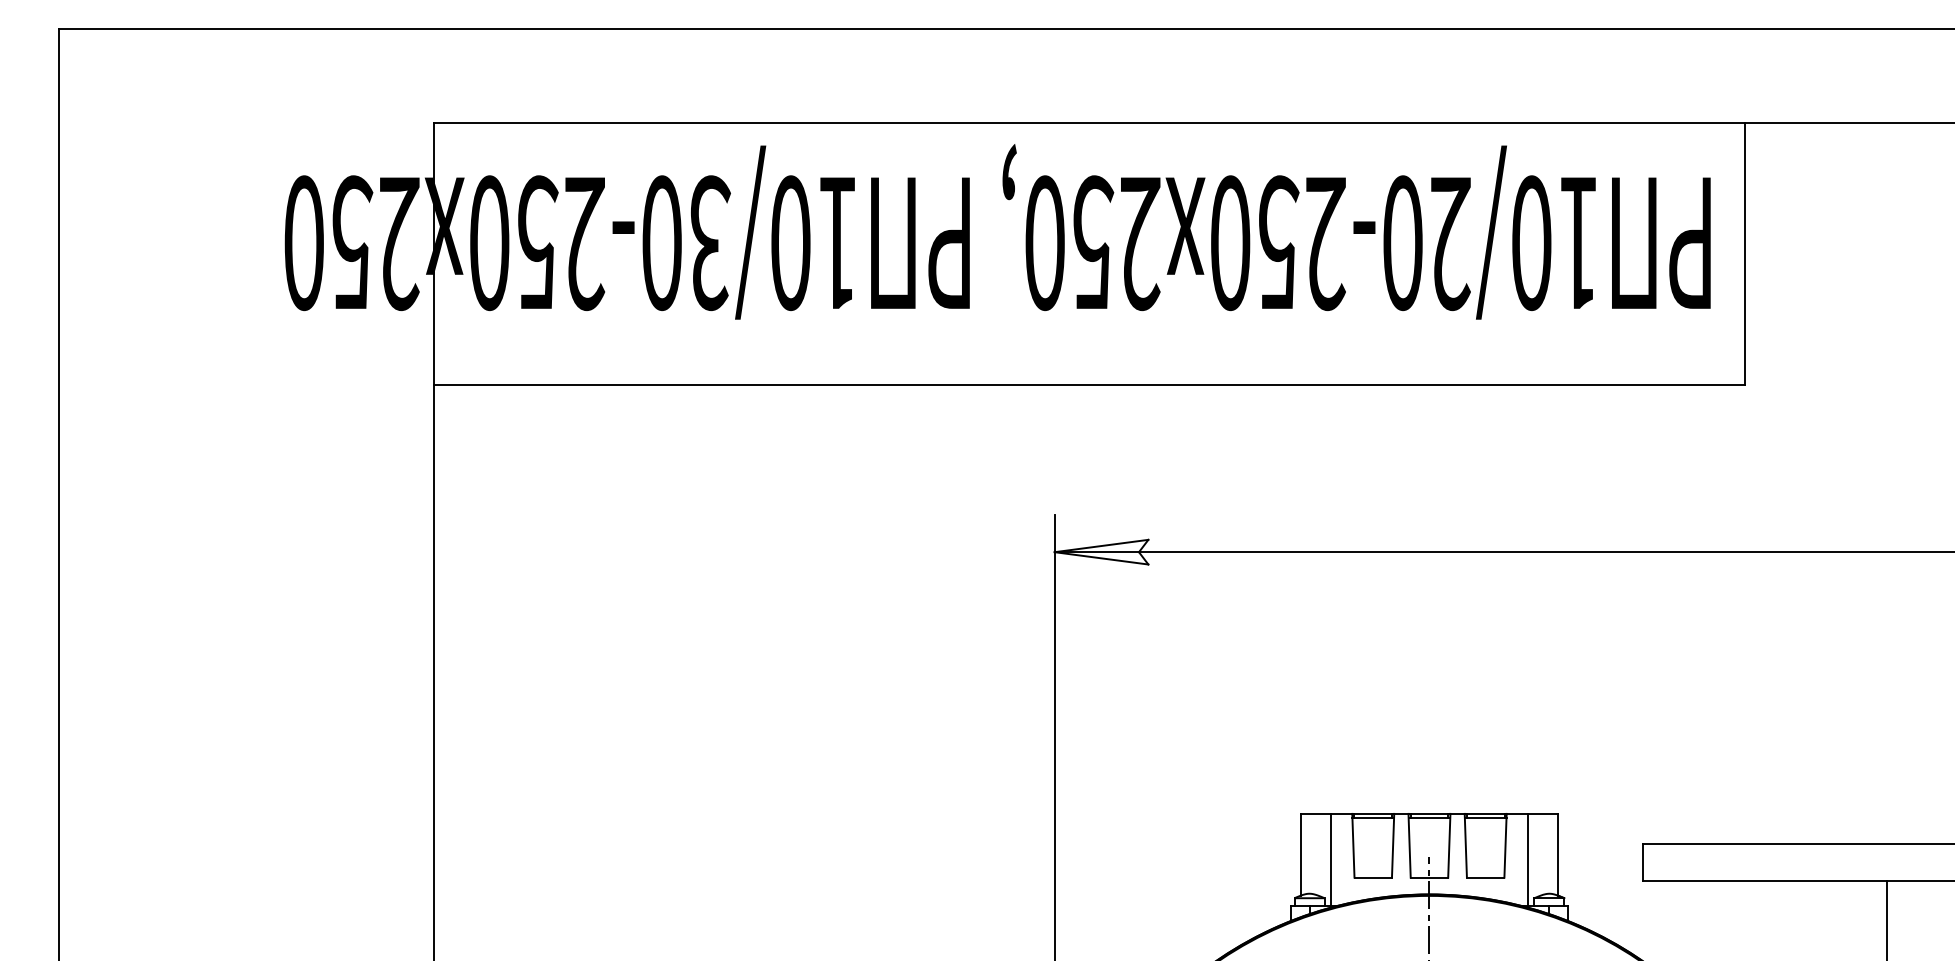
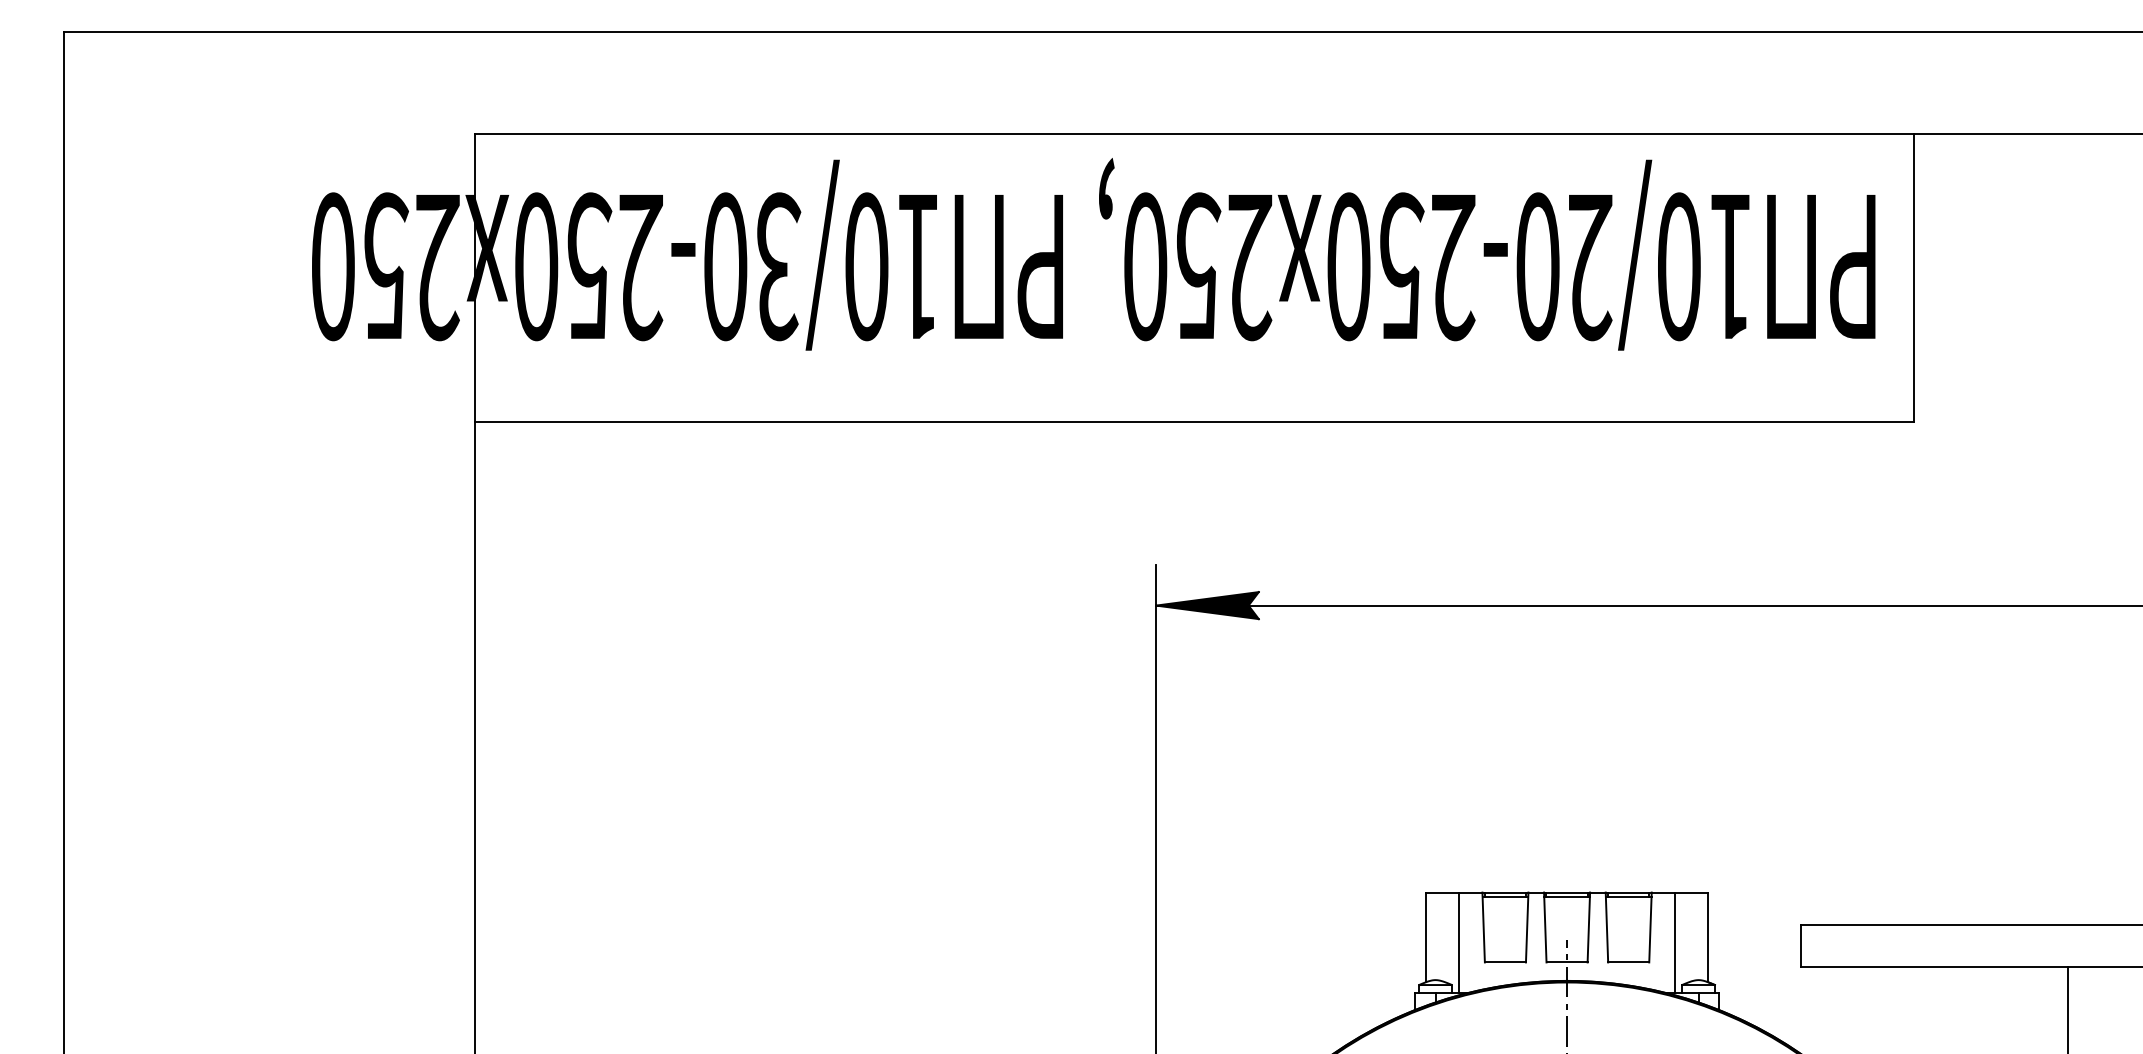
fill: (1101, 552) -> (1207, 605), added

